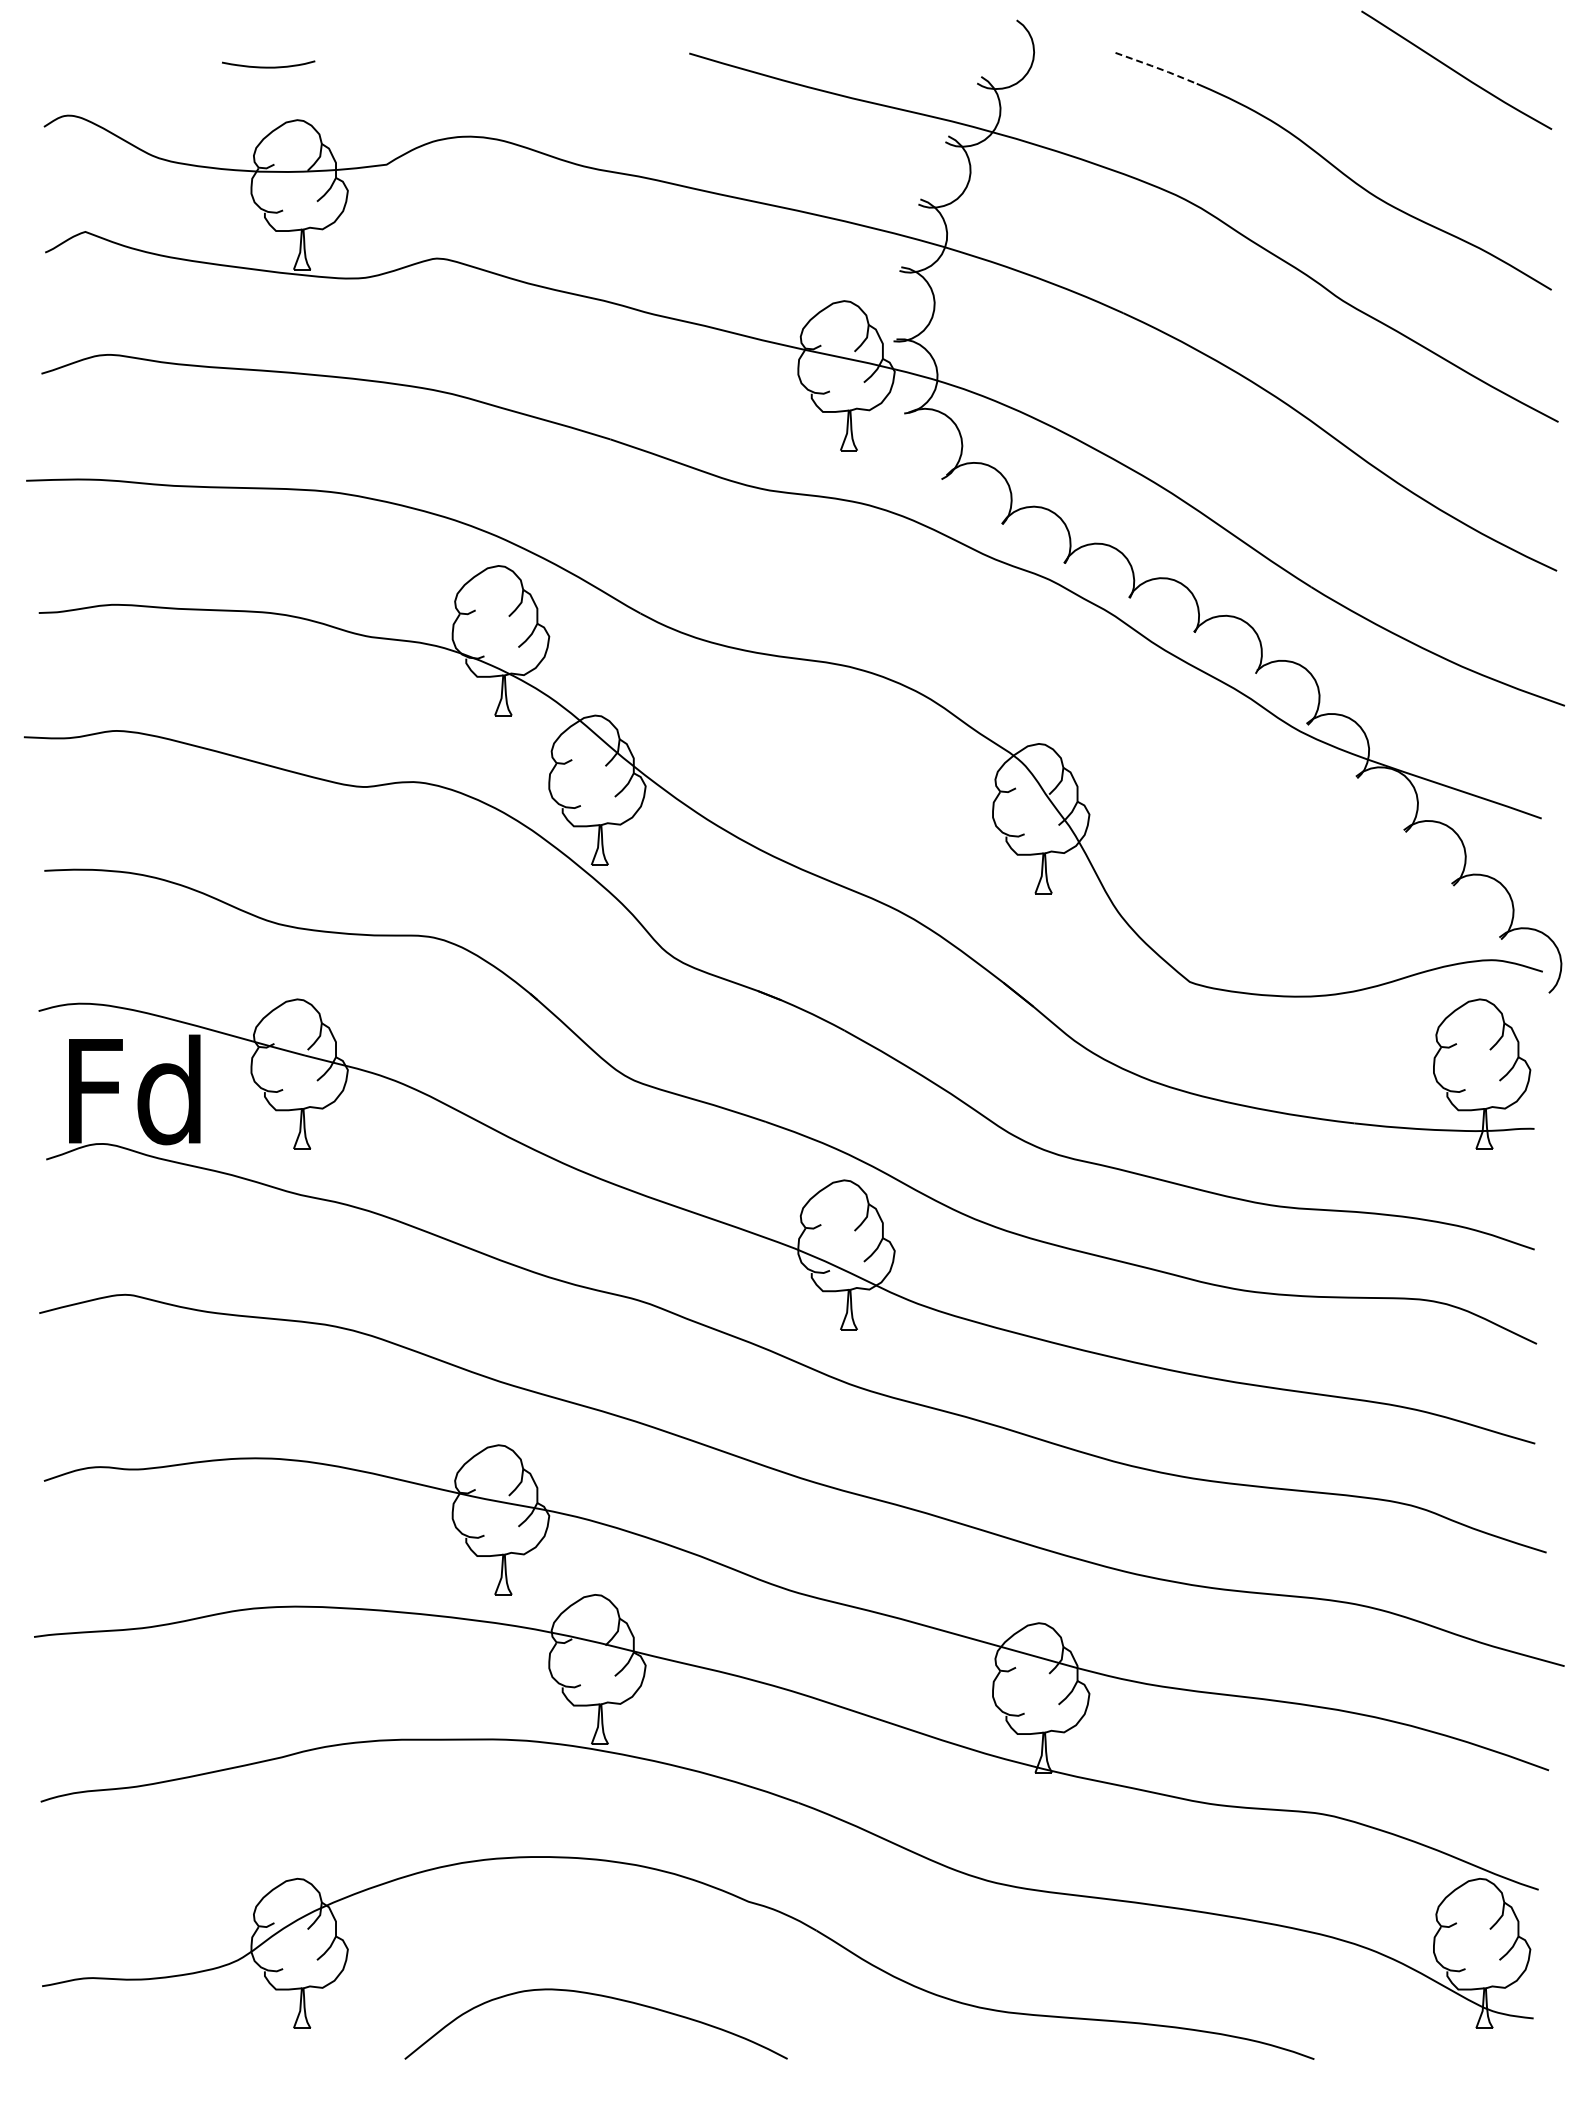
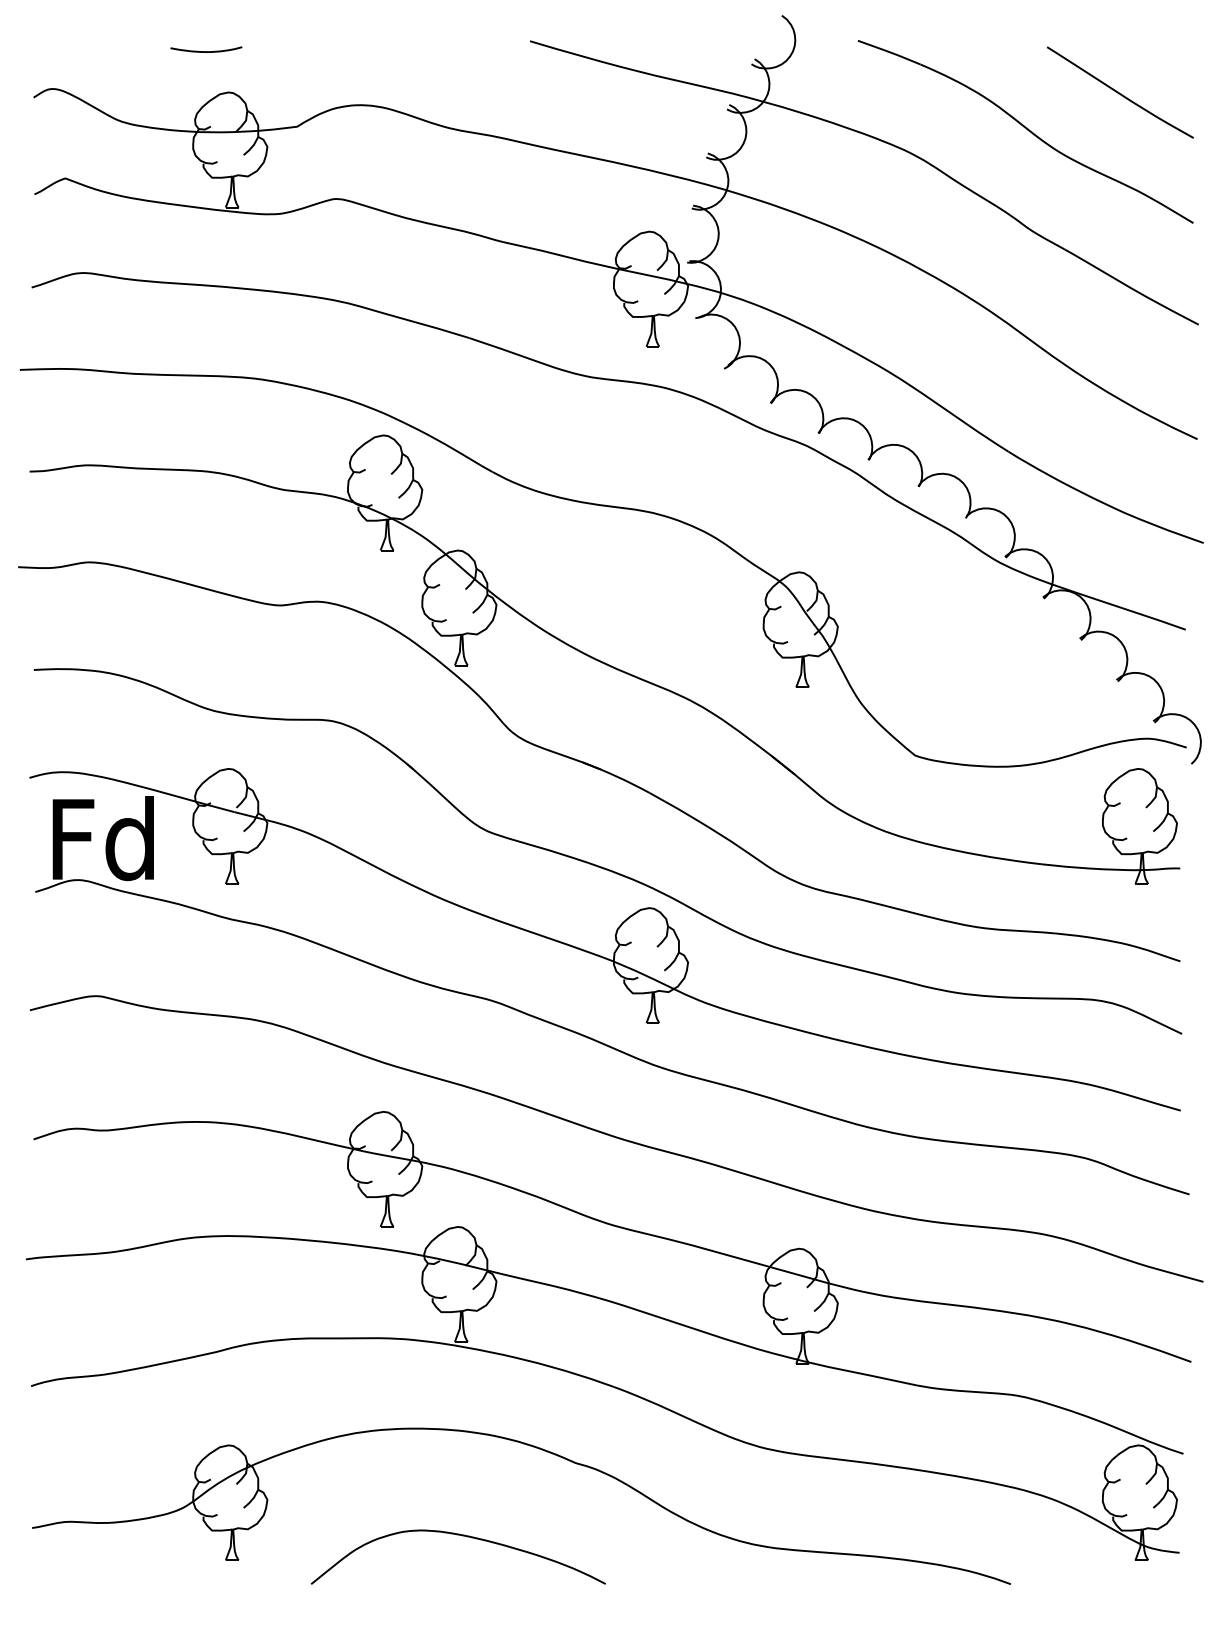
line: (1156, 67) -> (889, 51), dashed -> solid
curve: (1455, 70) -> (1119, 92), moved

